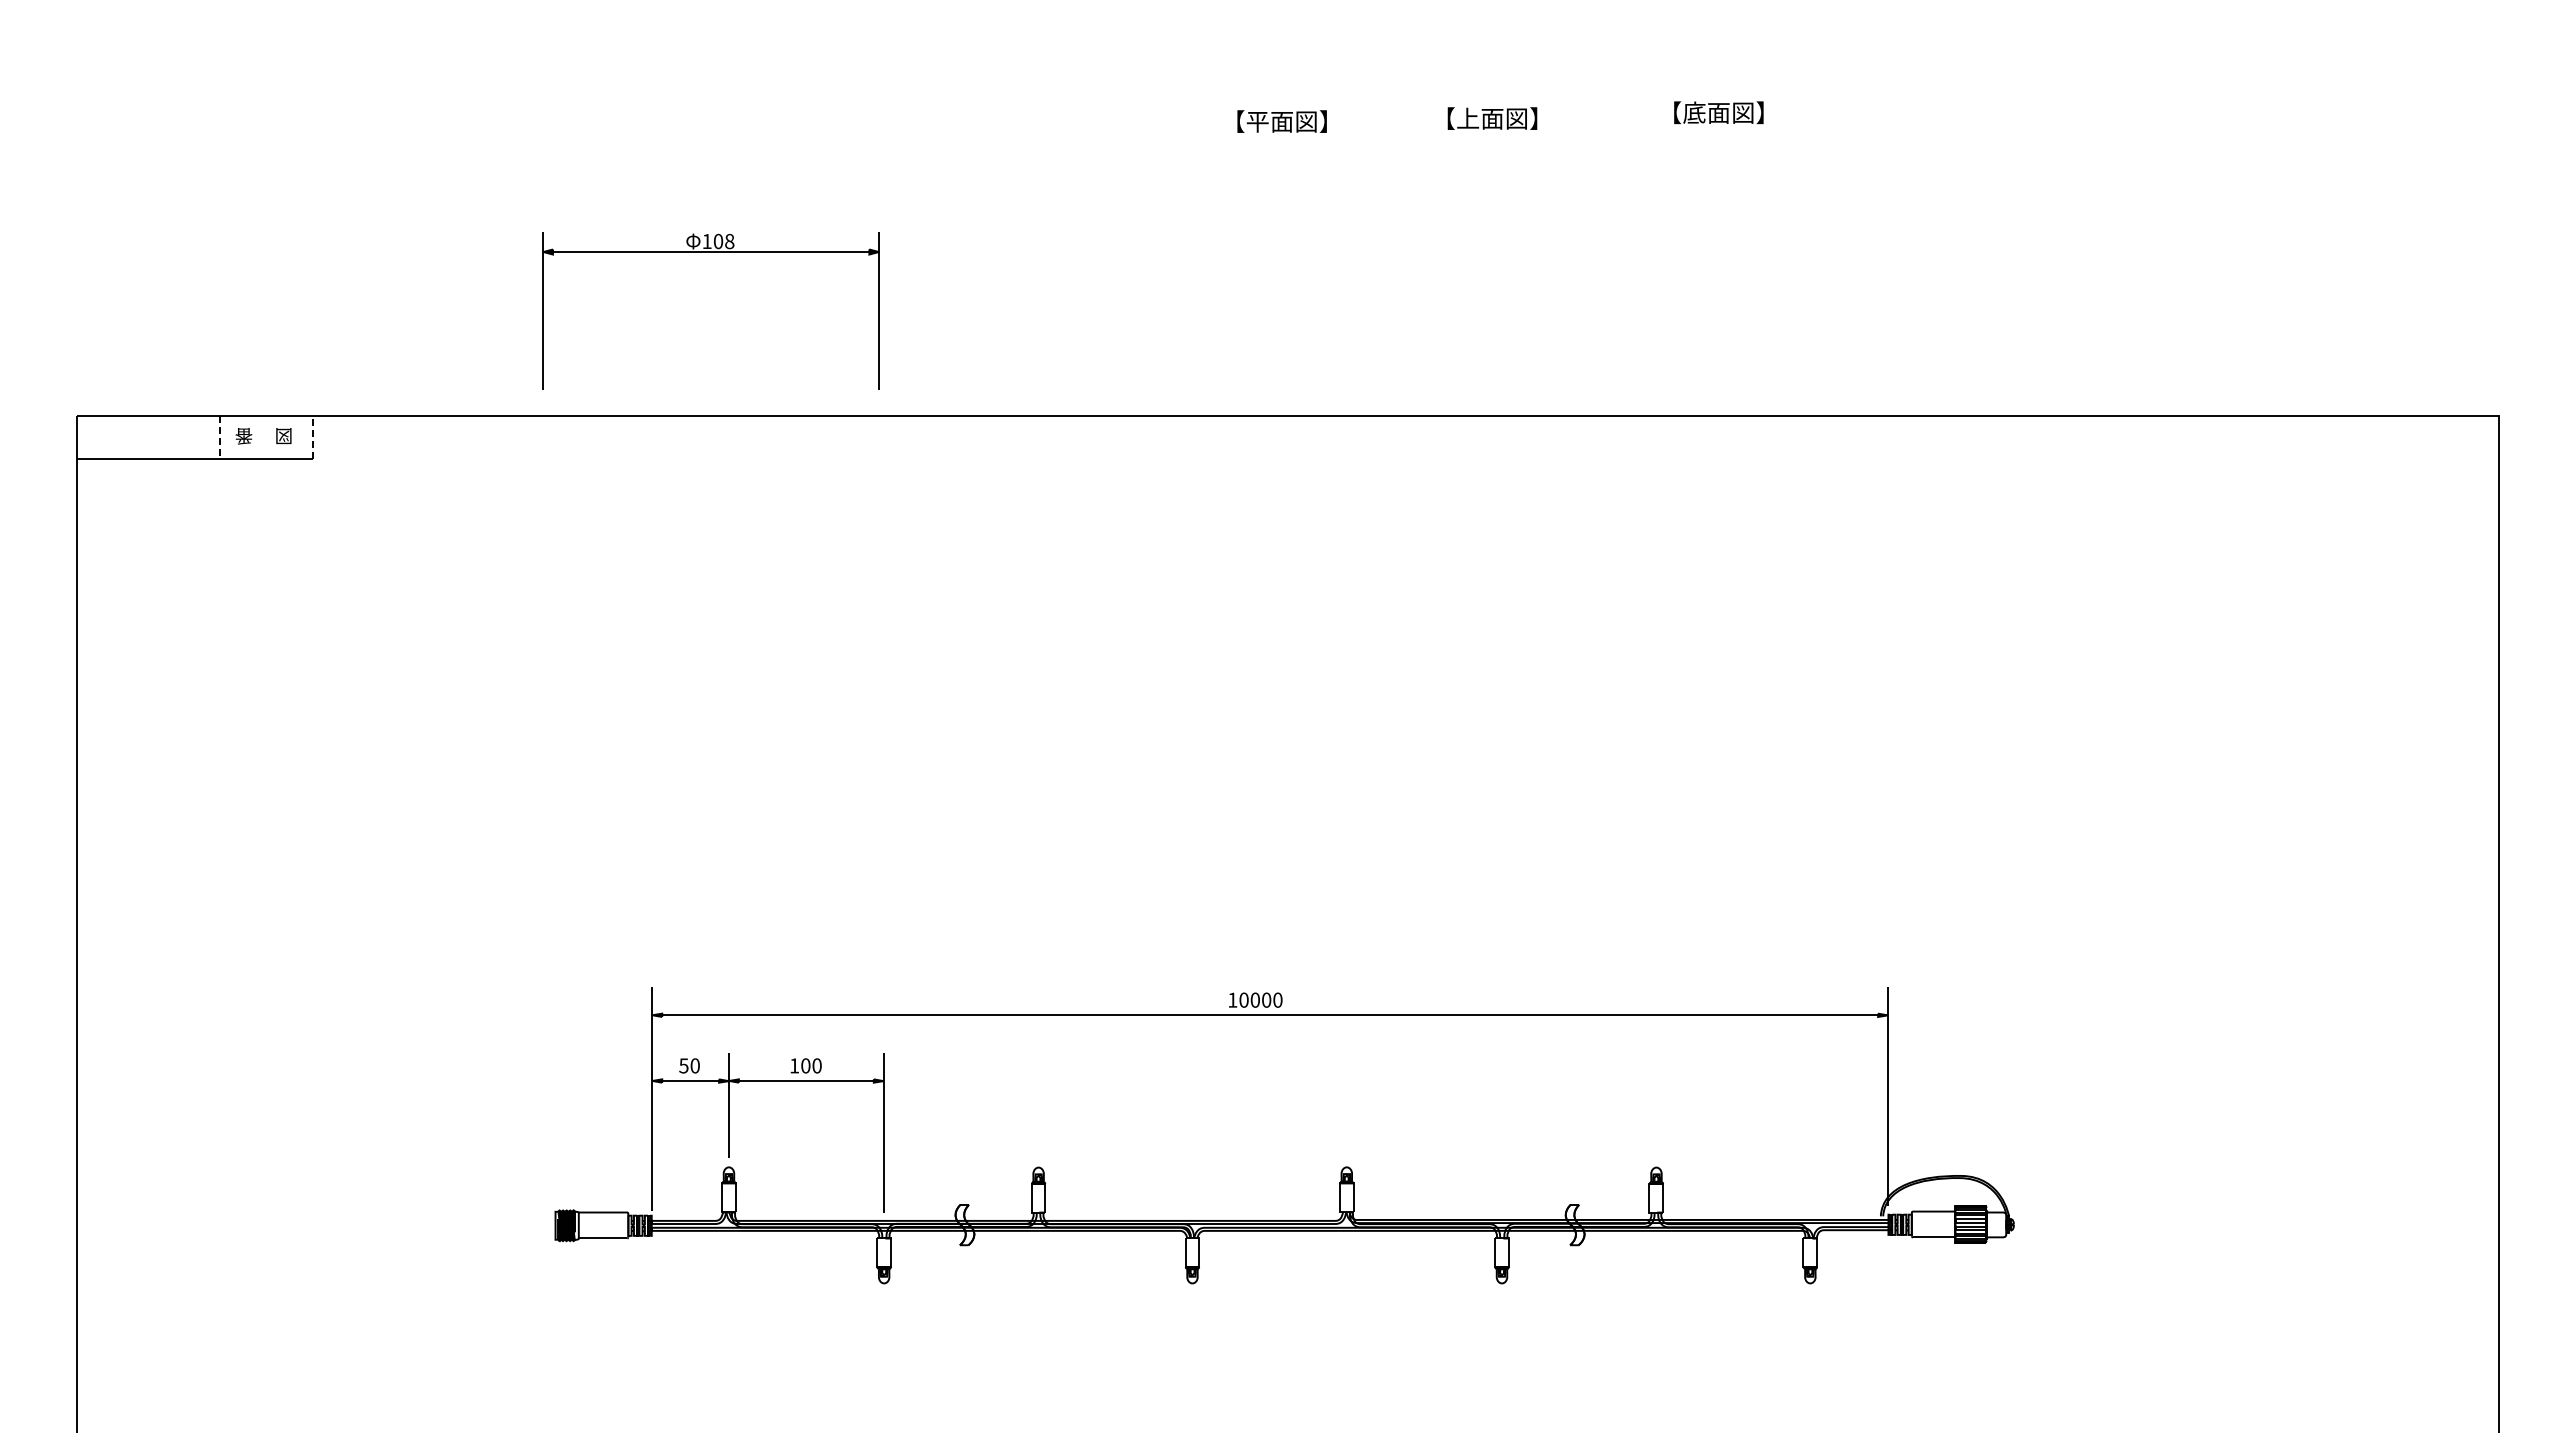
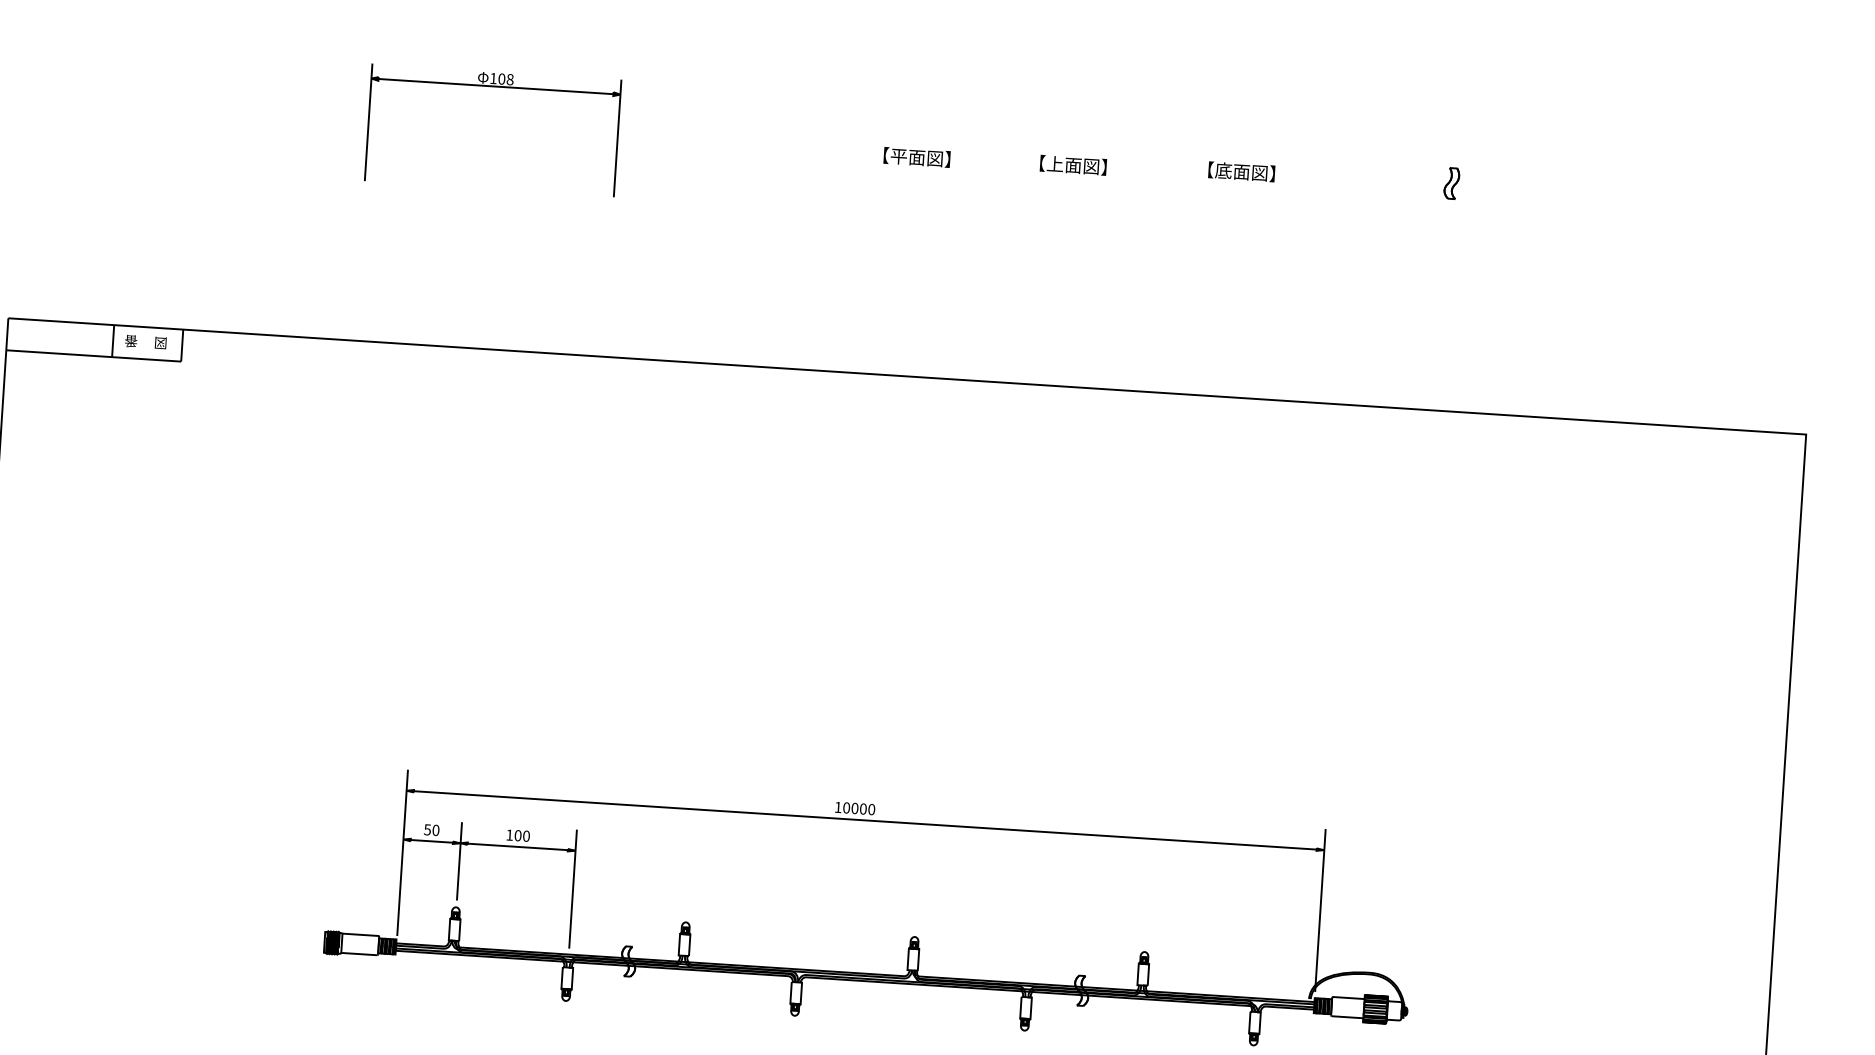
part: (2001, 109) -> (1451, 183), added
part: (710, 252) -> (495, 86), moved
line: (219, 437) -> (112, 341), dashed -> solid
line: (312, 437) -> (181, 345), dashed -> solid

